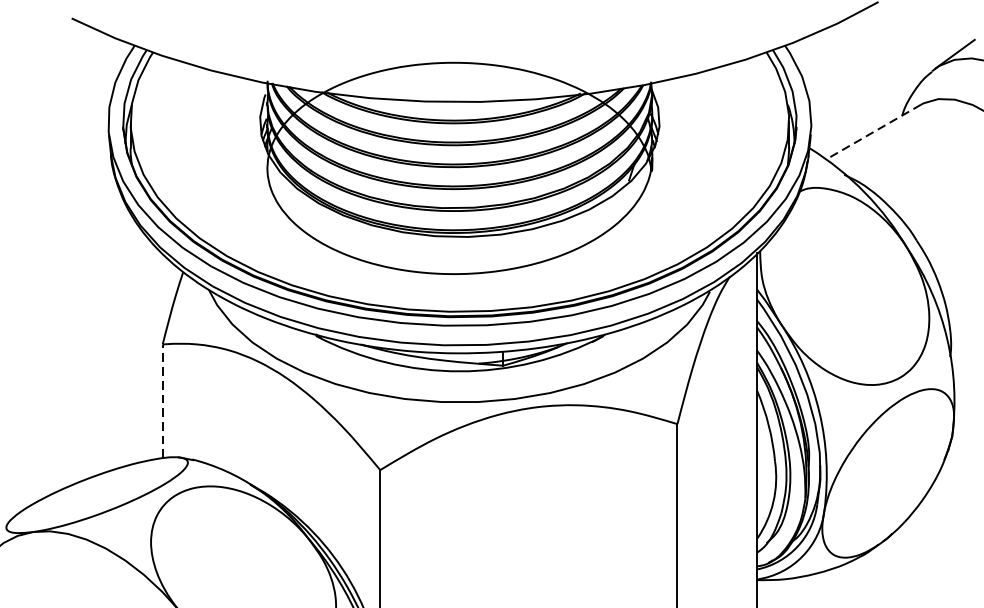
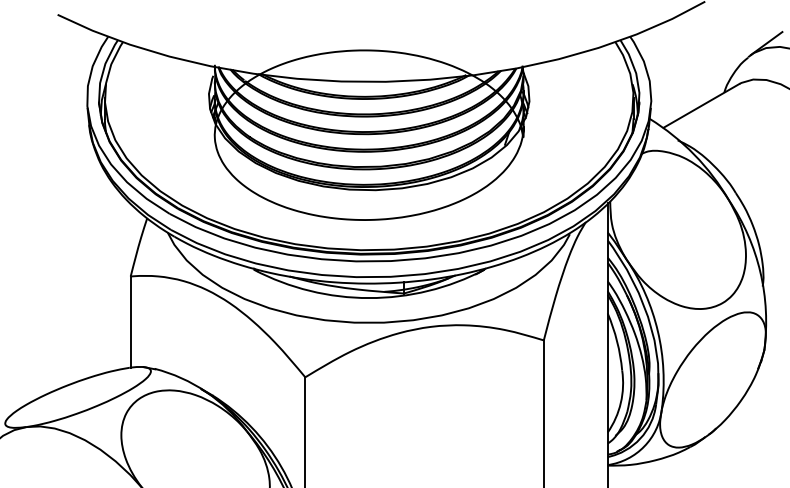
line: (873, 131) -> (701, 105), dashed -> solid
line: (162, 401) -> (130, 322), dashed -> solid

